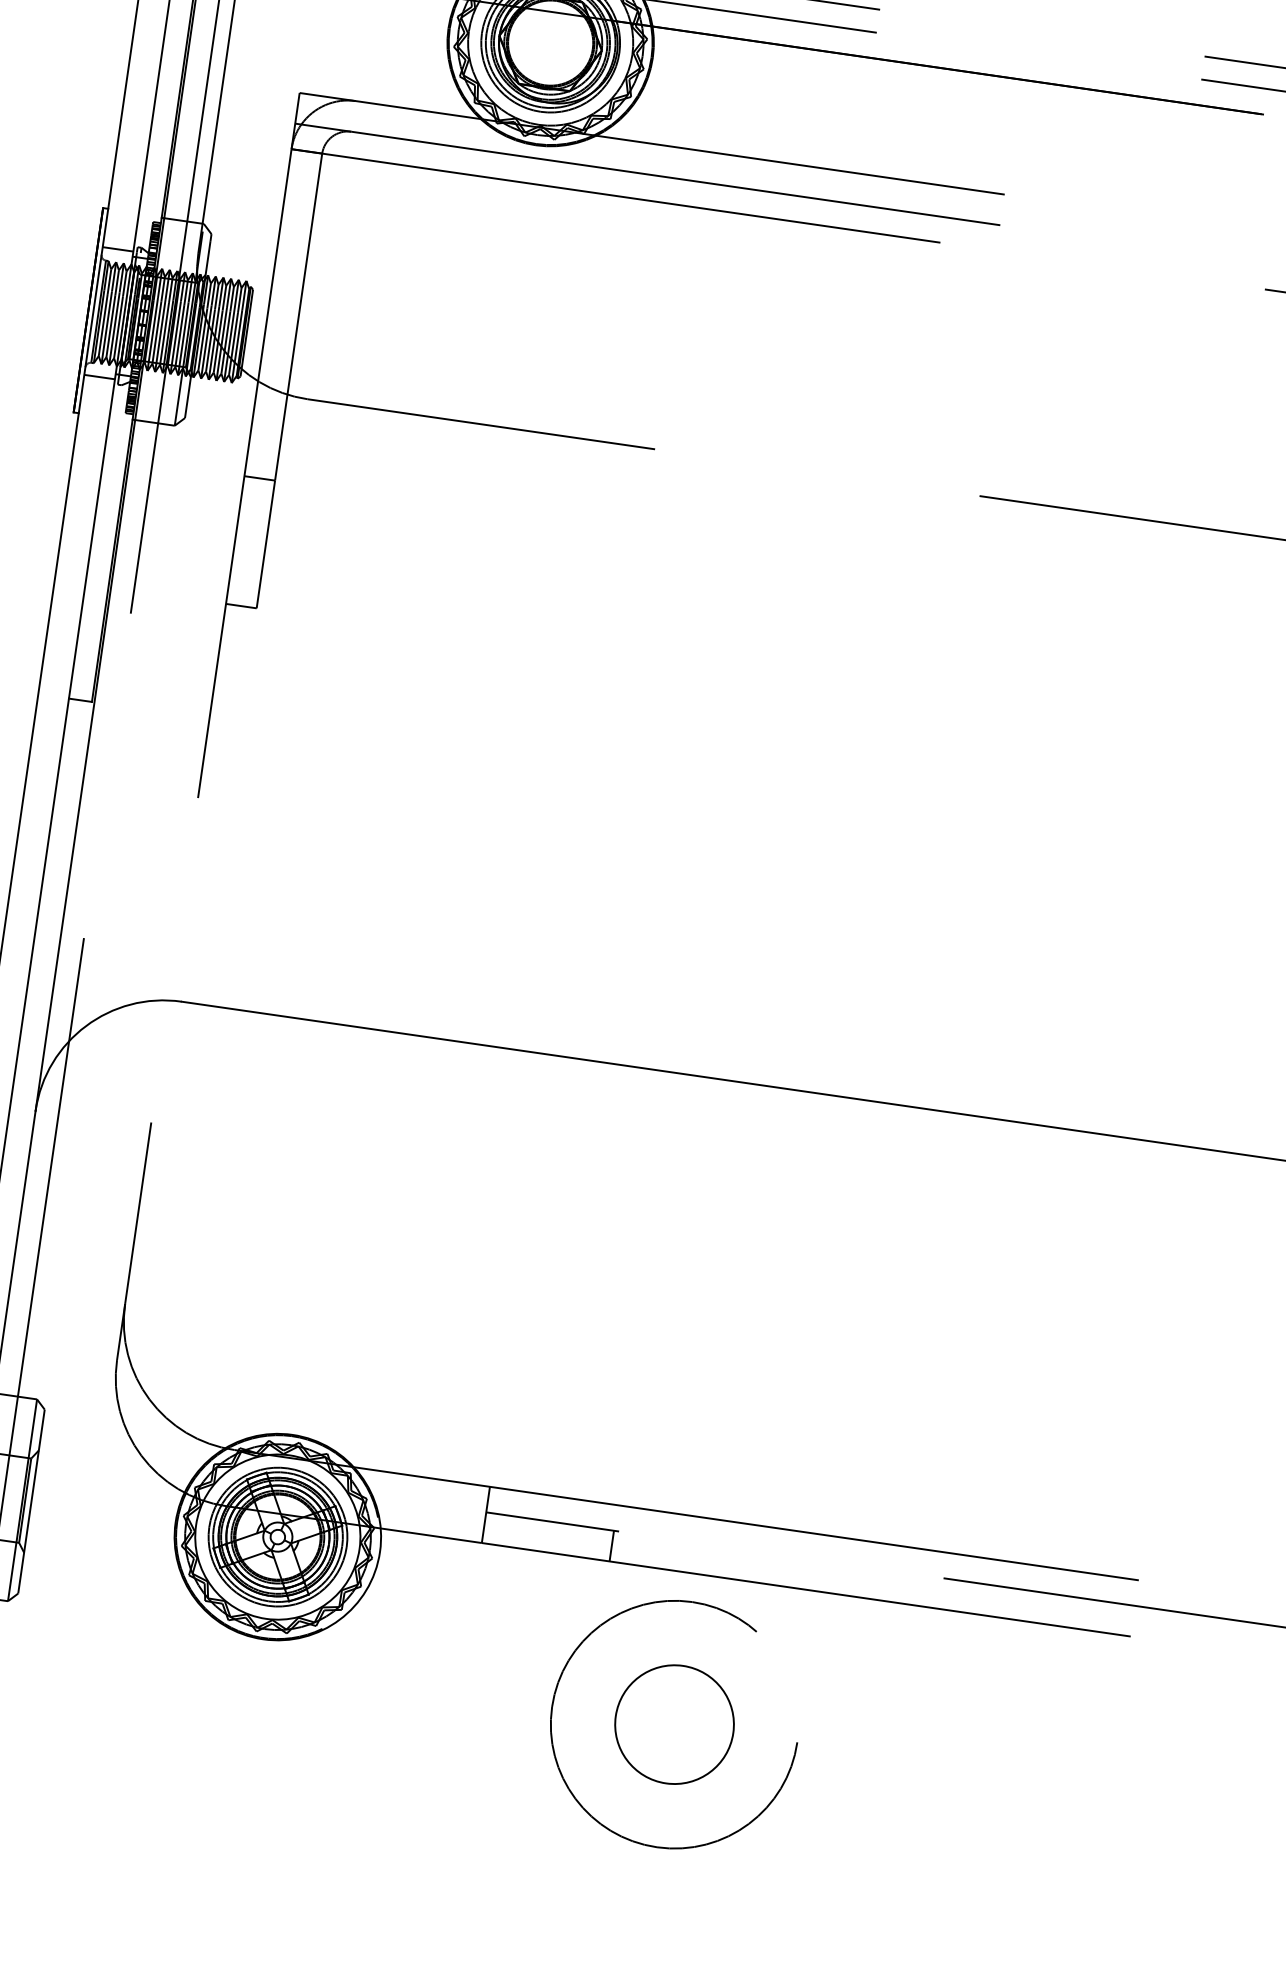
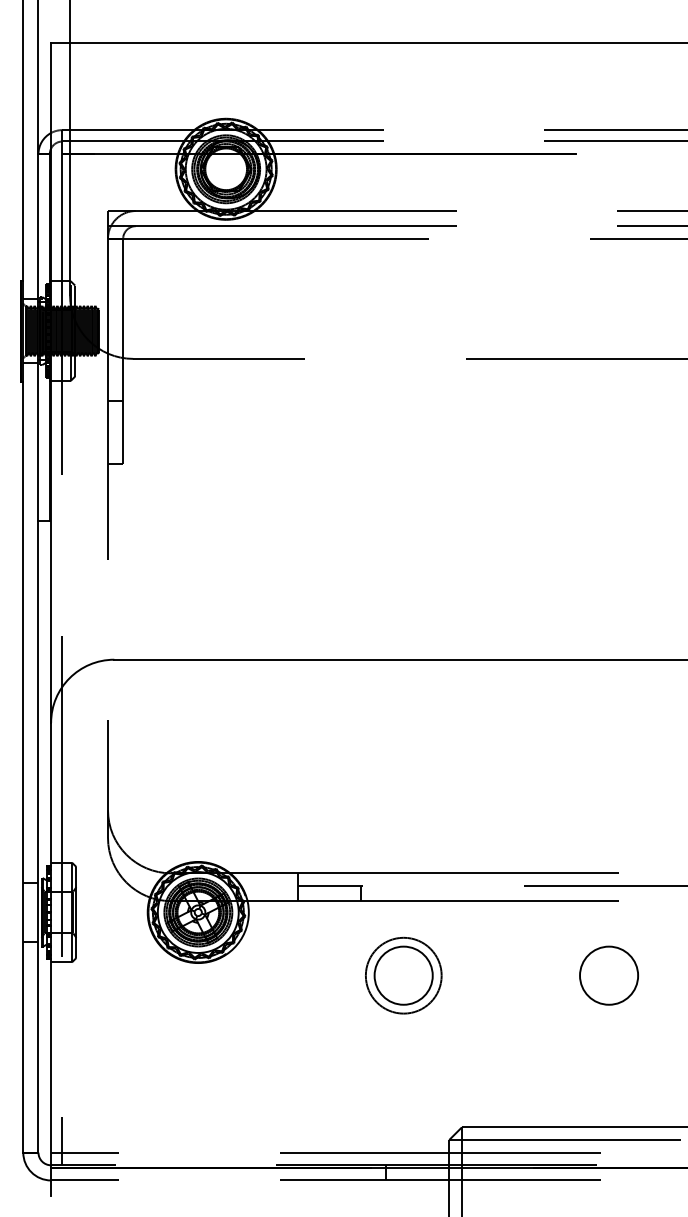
circle: (674, 1724) -> (403, 975), size x0.62
circle: (1088, 1783) -> (608, 975), added

